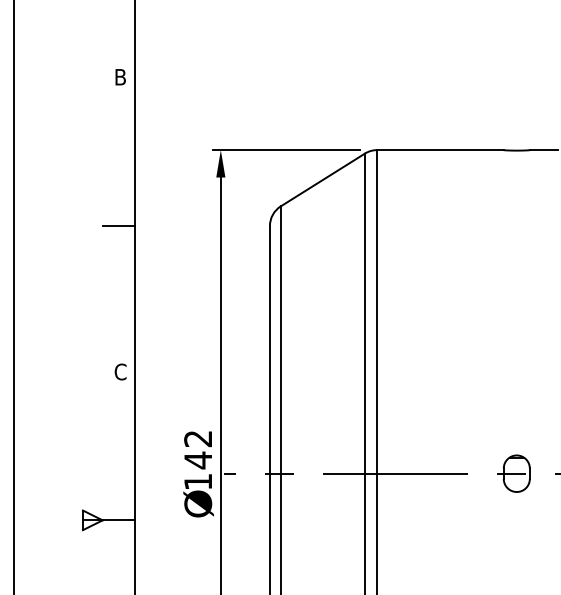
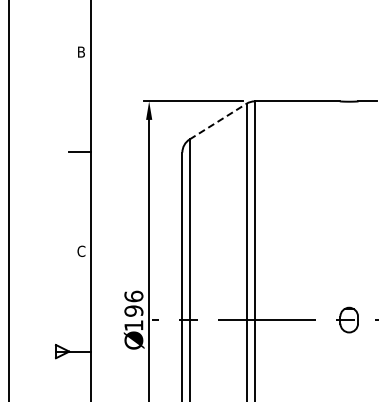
line: (323, 179) -> (218, 121), solid -> dashed
text: (197, 449) -> (133, 303), 142 -> 196

